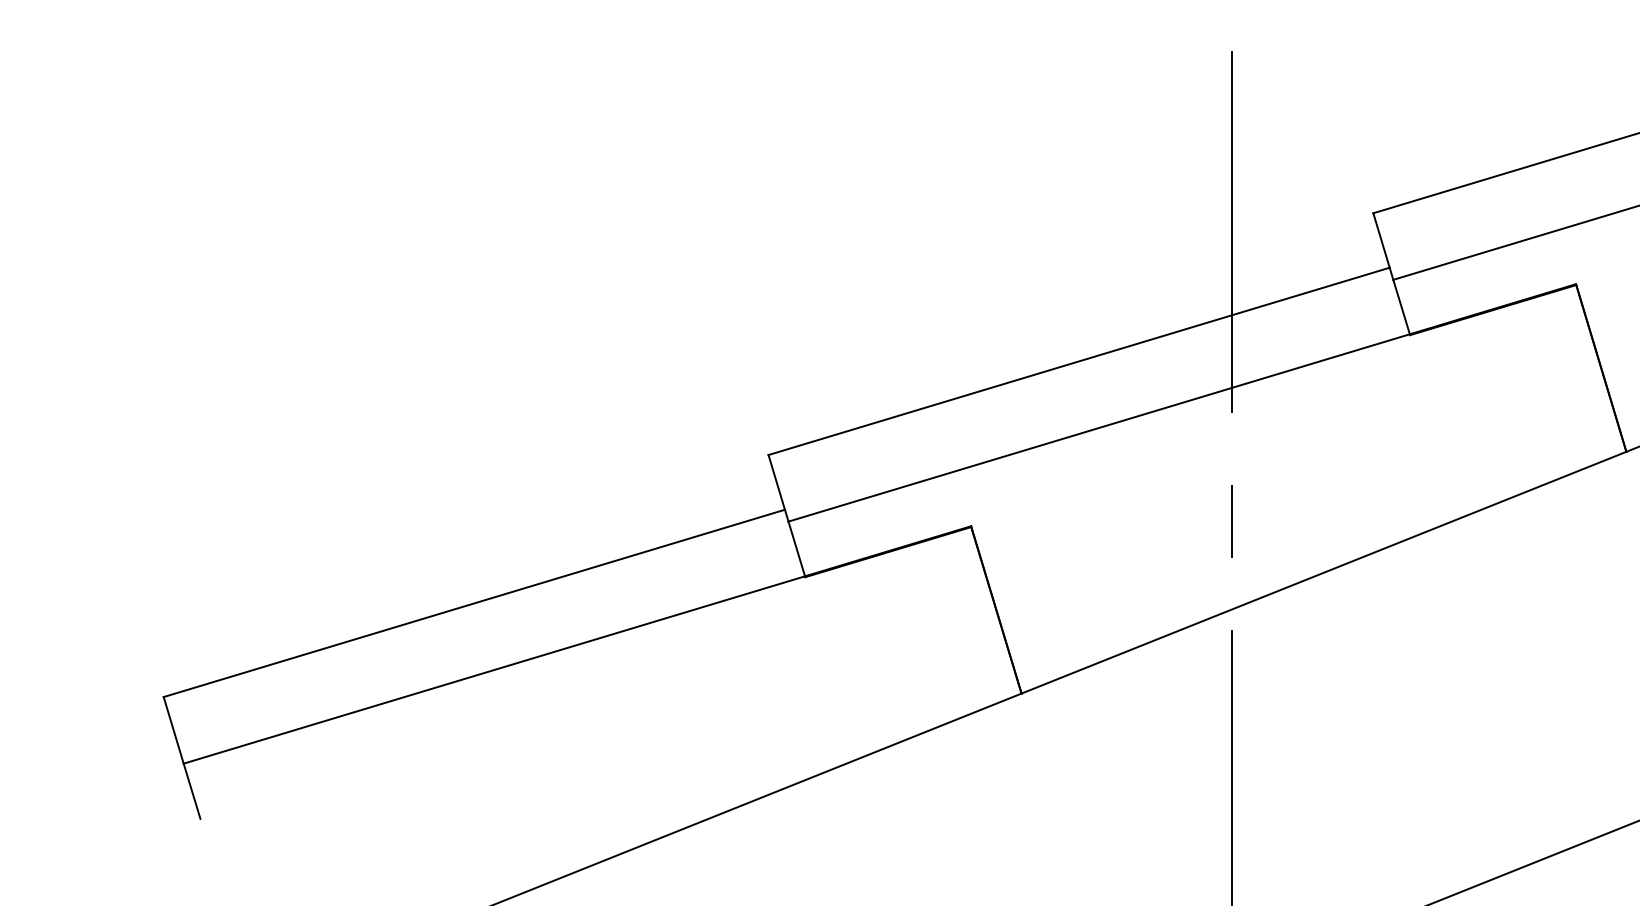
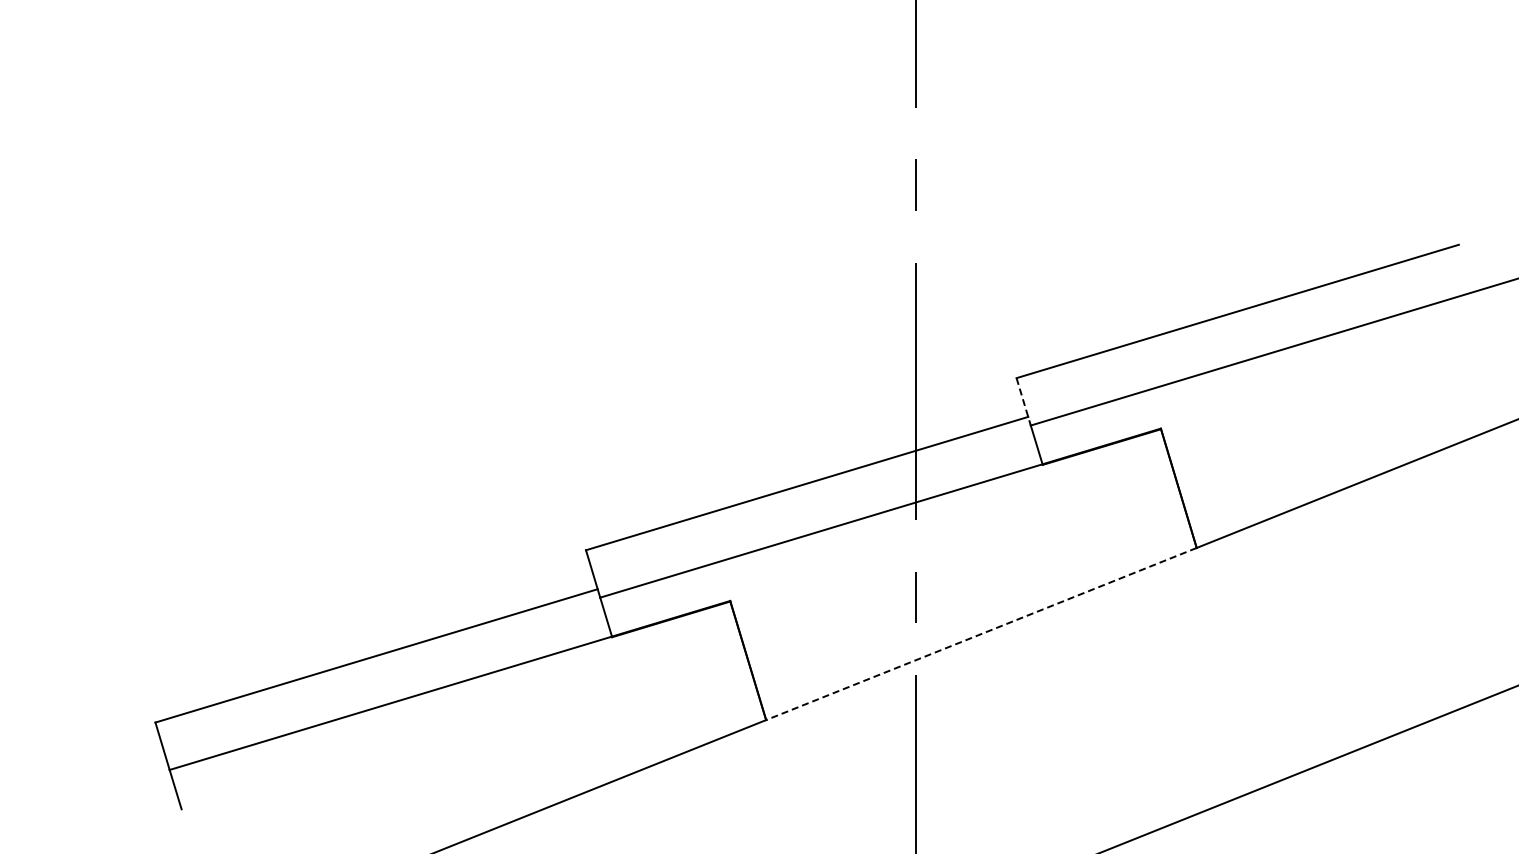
line: (1383, 246) -> (1023, 401), solid -> dashed
line: (1324, 573) -> (981, 634), solid -> dashed

